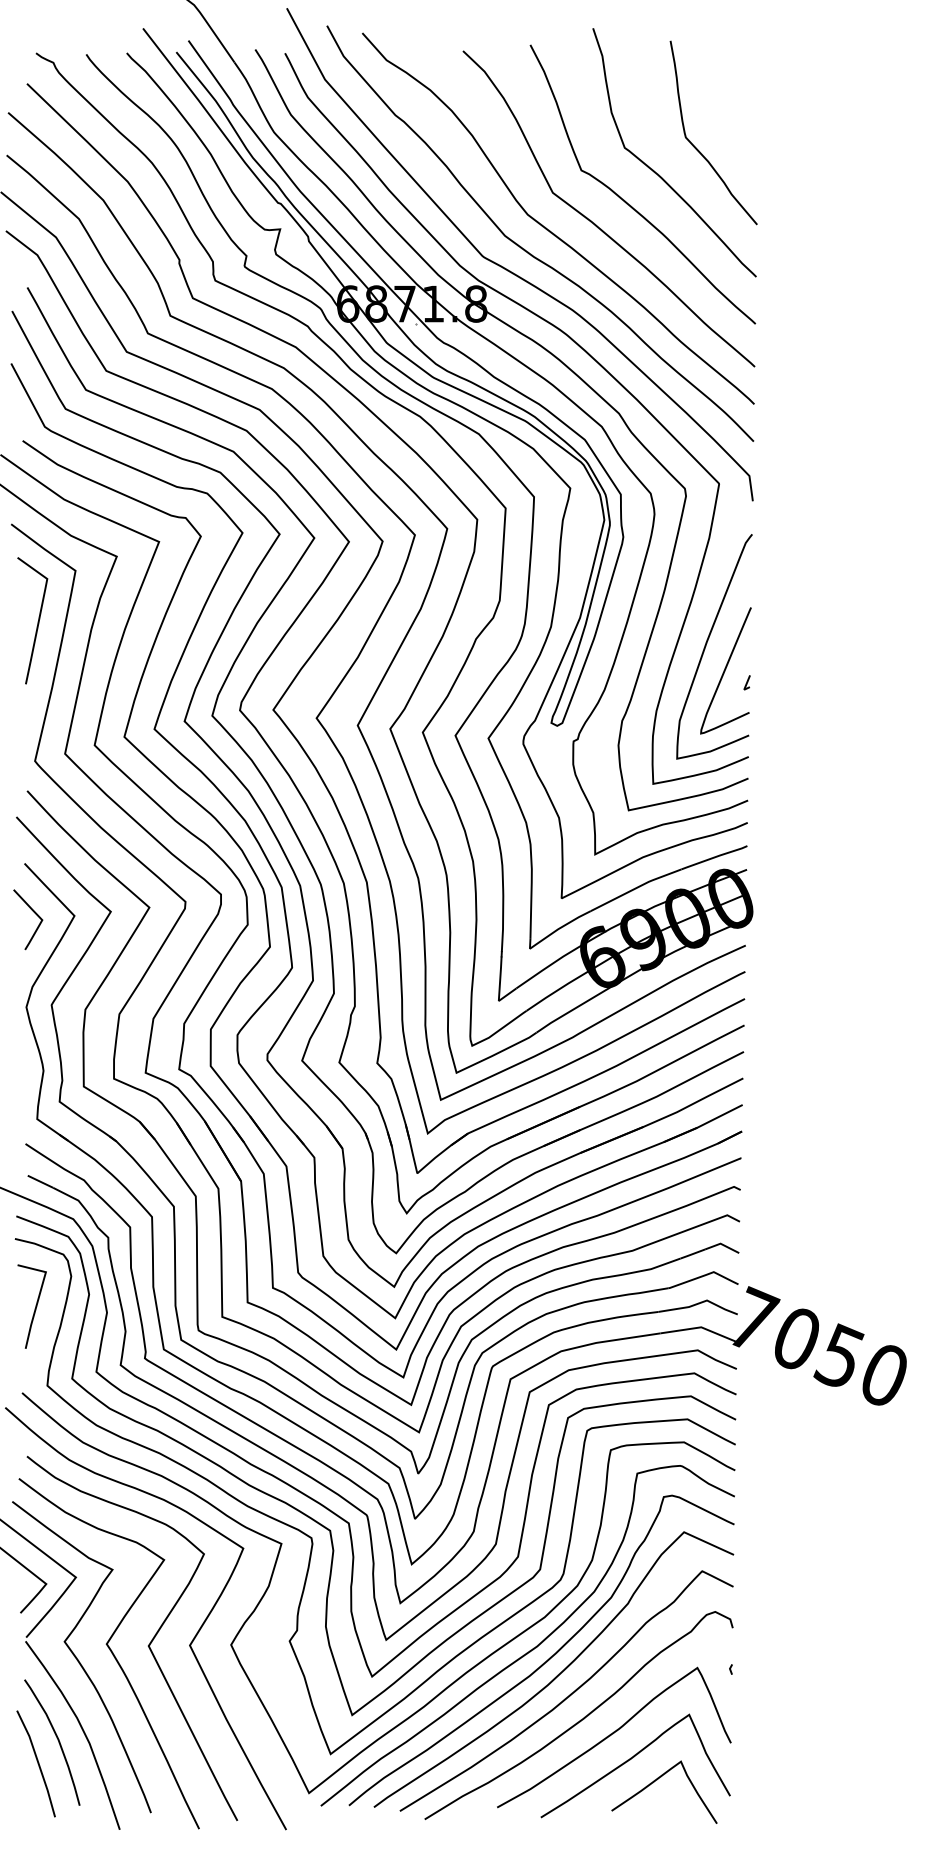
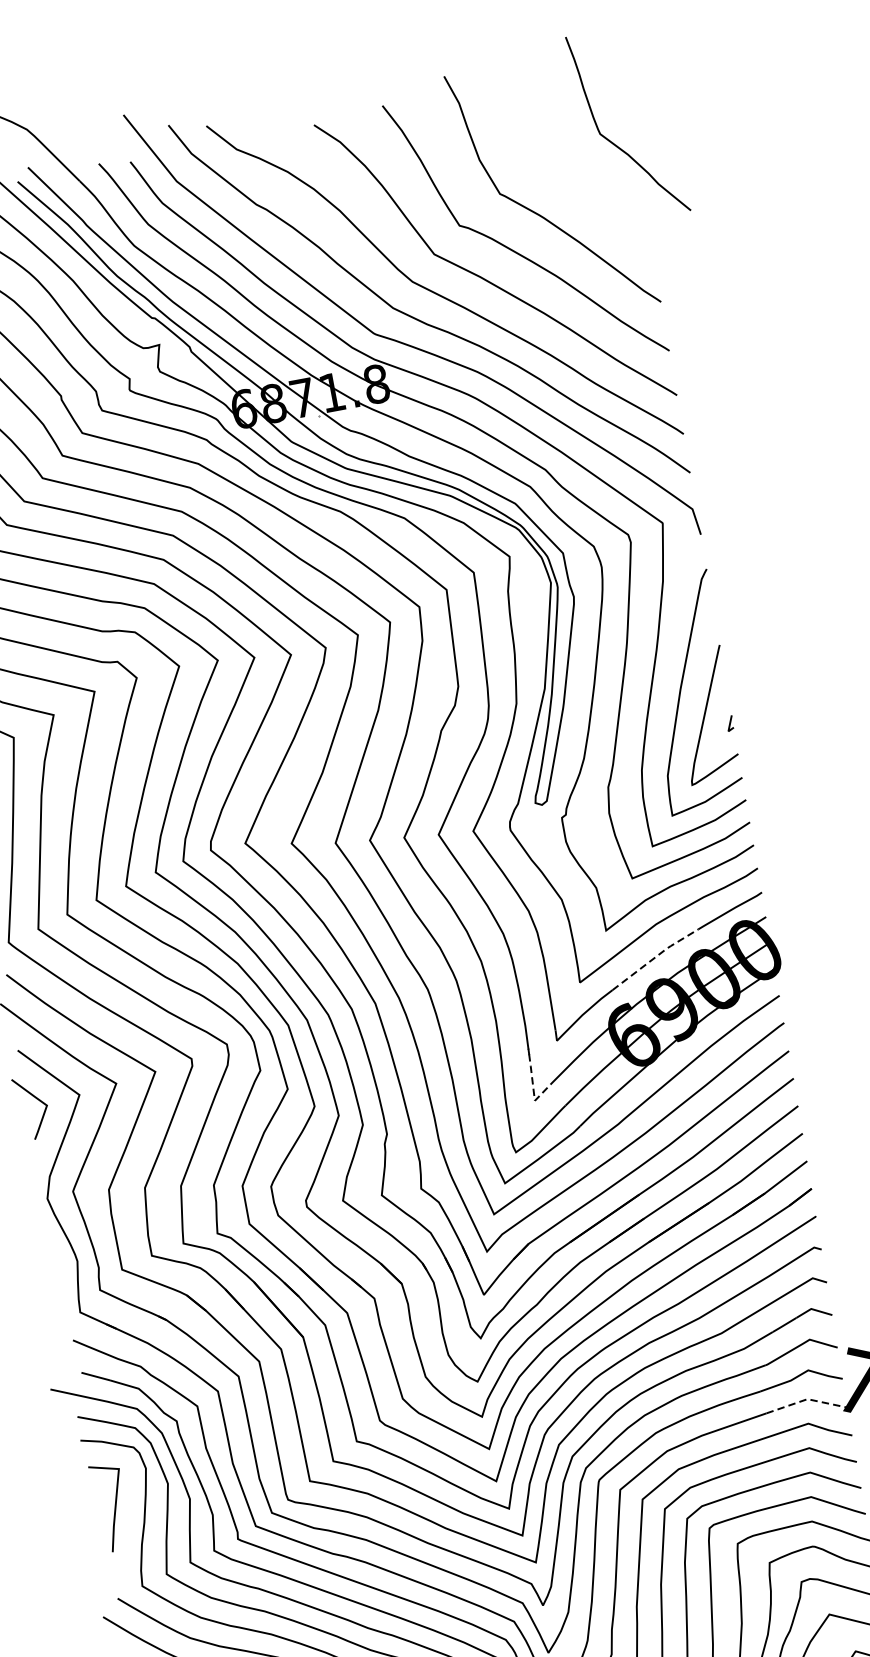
curve: (697, 148) -> (614, 143), moved
line: (636, 888) -> (655, 957), solid -> dashed
line: (499, 989) -> (533, 1088), solid -> dashed
line: (700, 1327) -> (806, 1399), solid -> dashed

